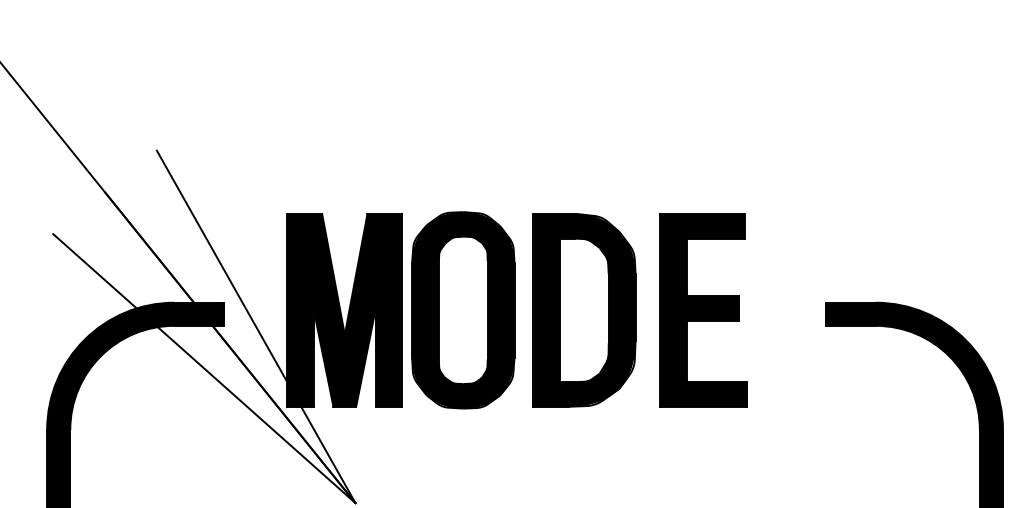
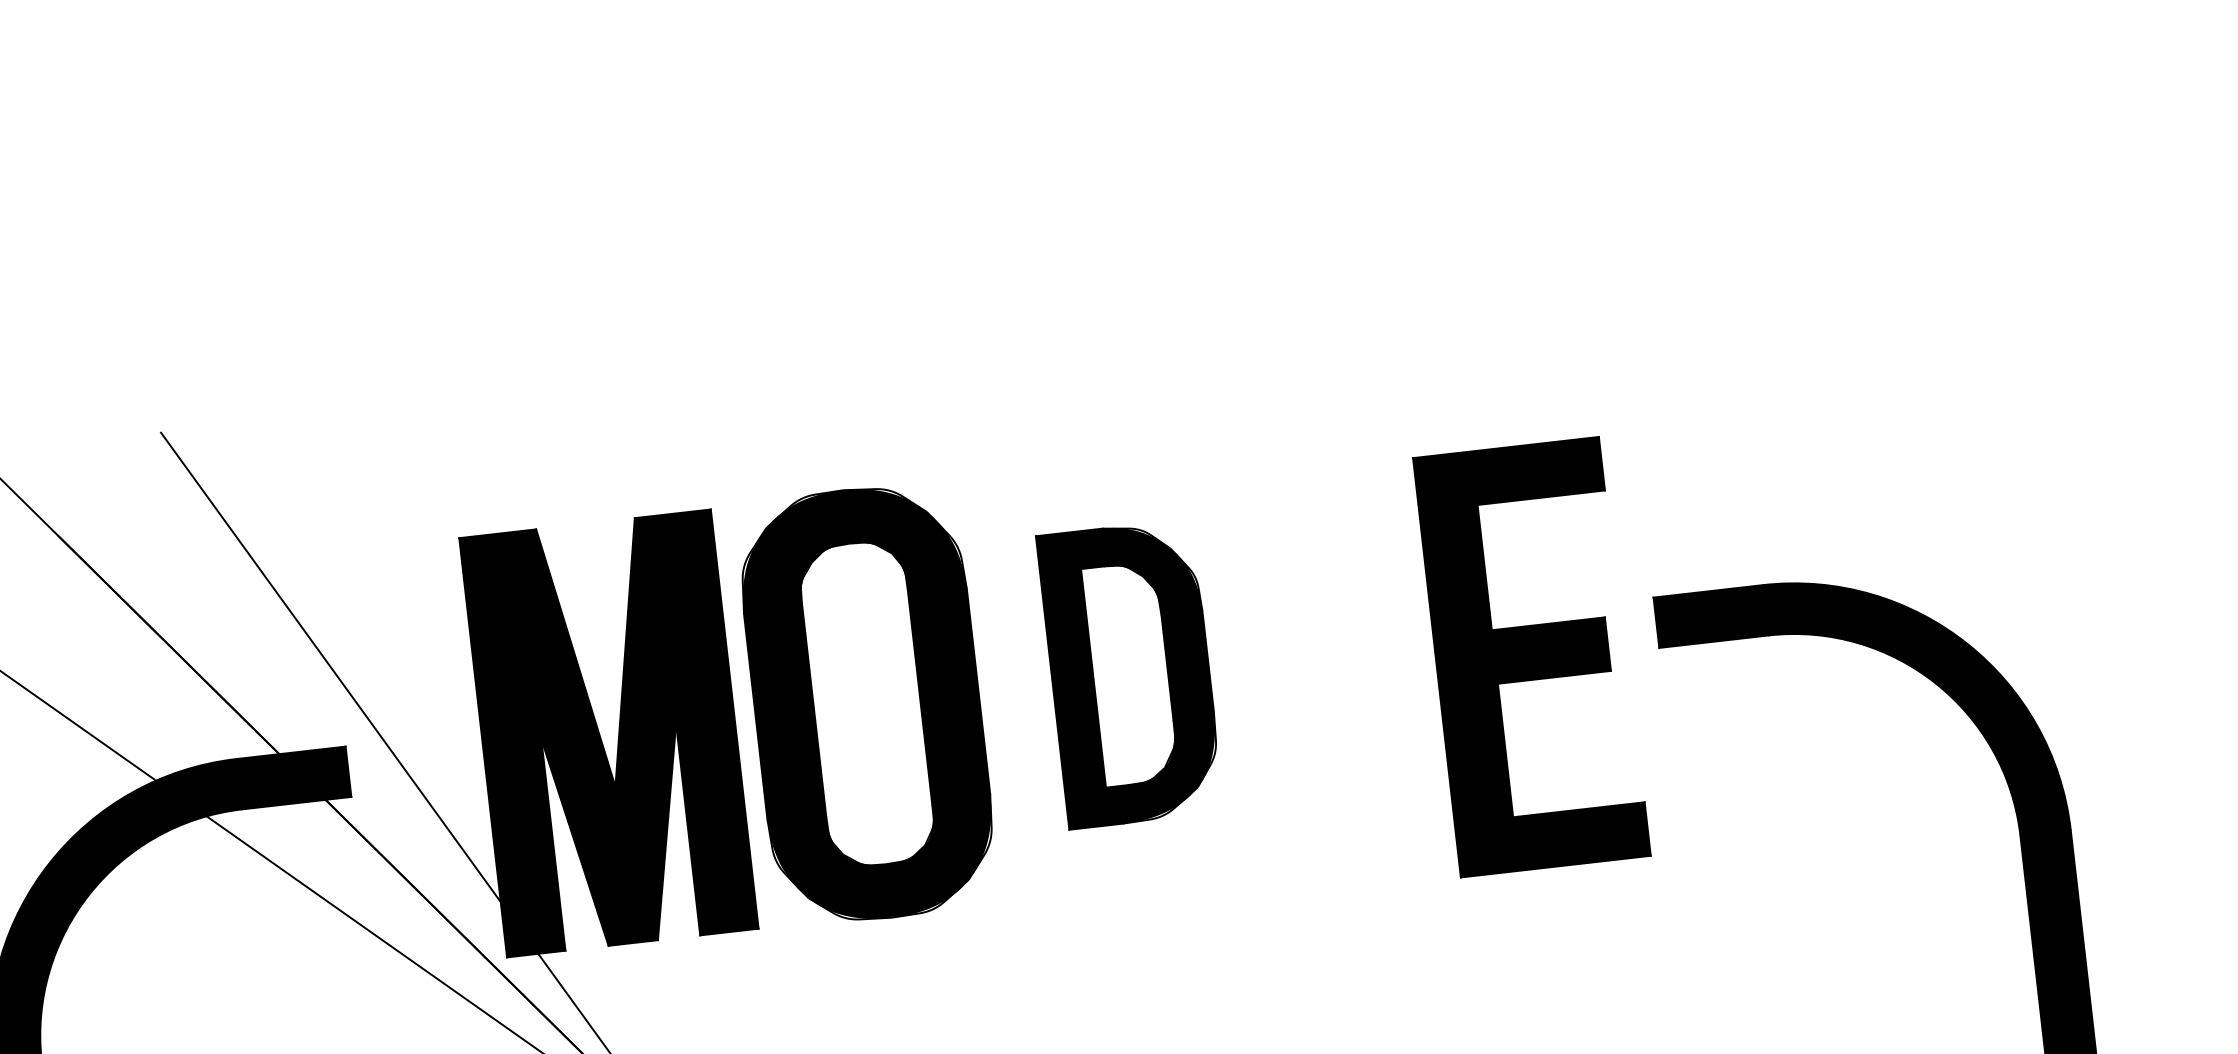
part: (584, 310) -> (1130, 674), size x0.7
part: (703, 310) -> (1532, 657), moved

